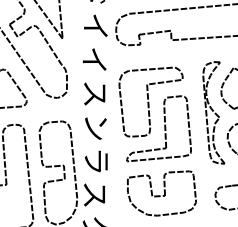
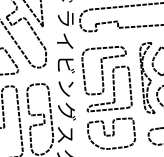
text: (95, 25) -> (65, 17), イ -> ラ
text: (95, 94) -> (65, 65), ス -> ビ
text: (96, 161) -> (66, 111), ラ -> グ

